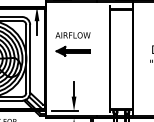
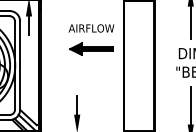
part: (72, 44) -> (90, 40), moved

